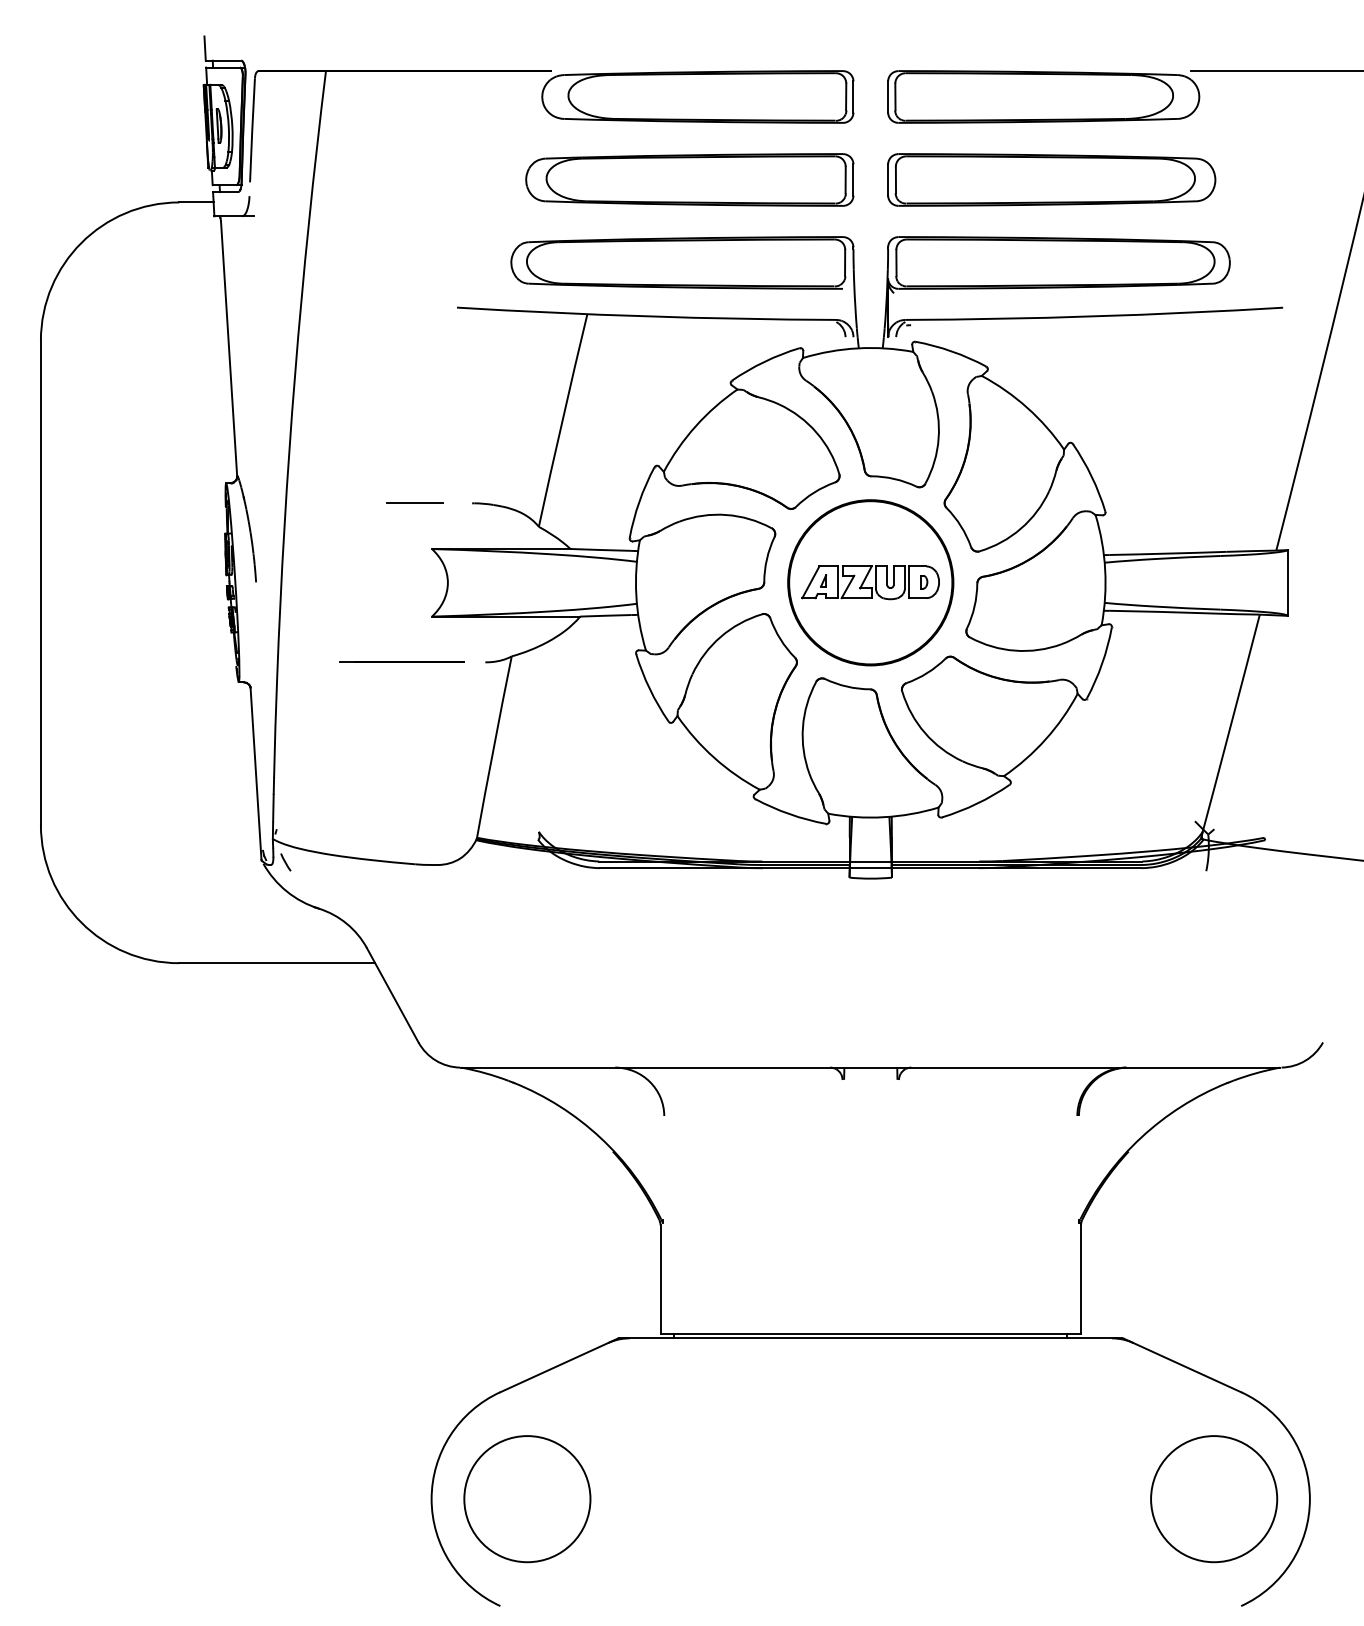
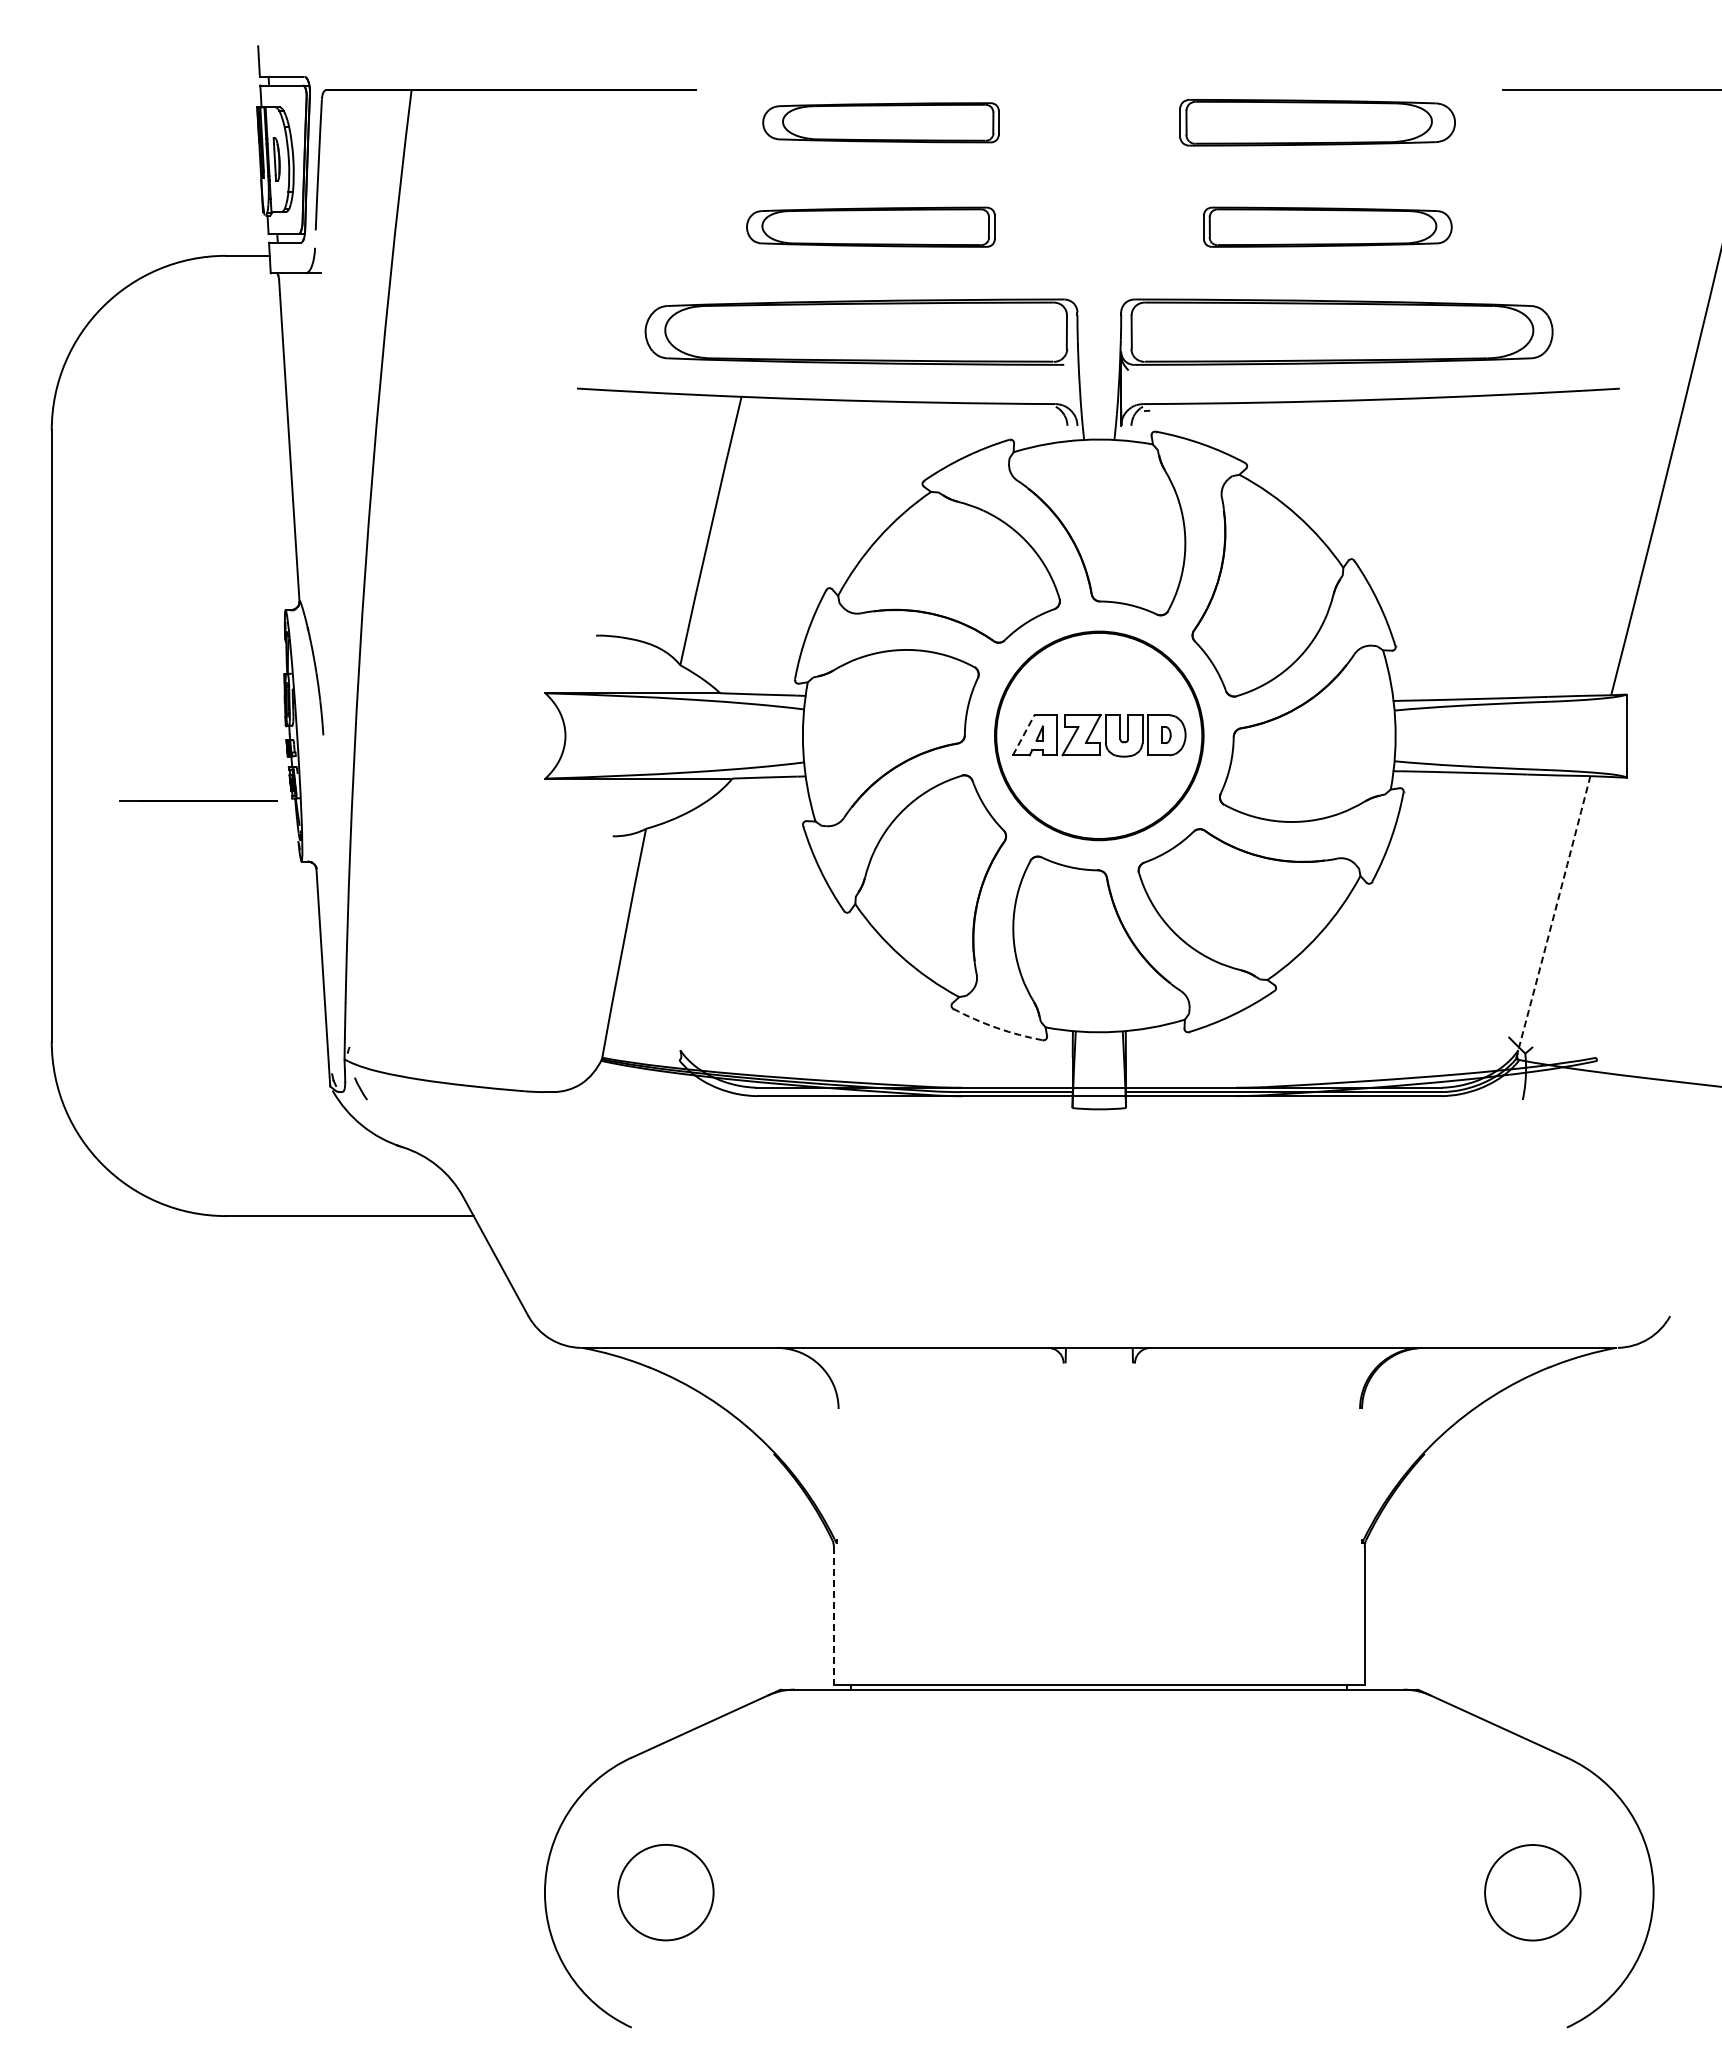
part: (697, 96) -> (880, 122), size x0.6
part: (1043, 96) -> (1317, 122), size x0.7
part: (689, 179) -> (870, 226), size x0.6
part: (1051, 179) -> (1327, 226), size x0.6
line: (414, 503) -> (523, 635), removed
line: (810, 582) -> (1023, 735), solid -> dashed
line: (401, 661) -> (198, 800), moved
arc: (1230, 726) -> (1553, 917), solid -> dashed
arc: (789, 813) -> (996, 1027), solid -> dashed
line: (660, 1279) -> (833, 1615), solid -> dashed
circle: (527, 1499) -> (665, 1892), size x0.6
circle: (1213, 1499) -> (1532, 1892), size x0.6

